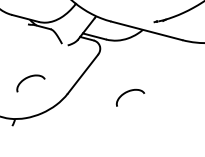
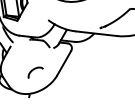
curve: (127, 93) -> (90, 70), removed

